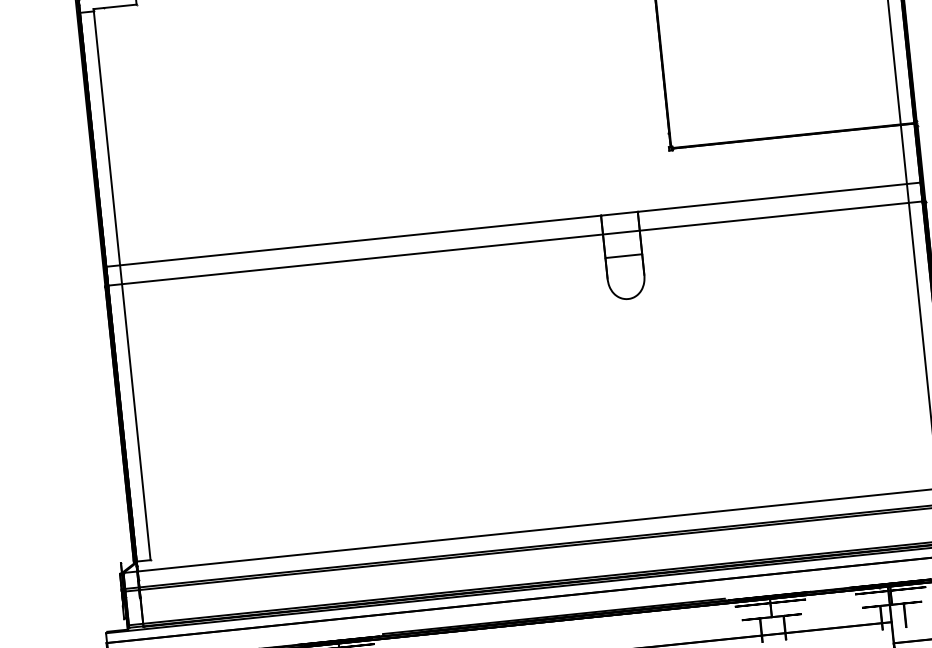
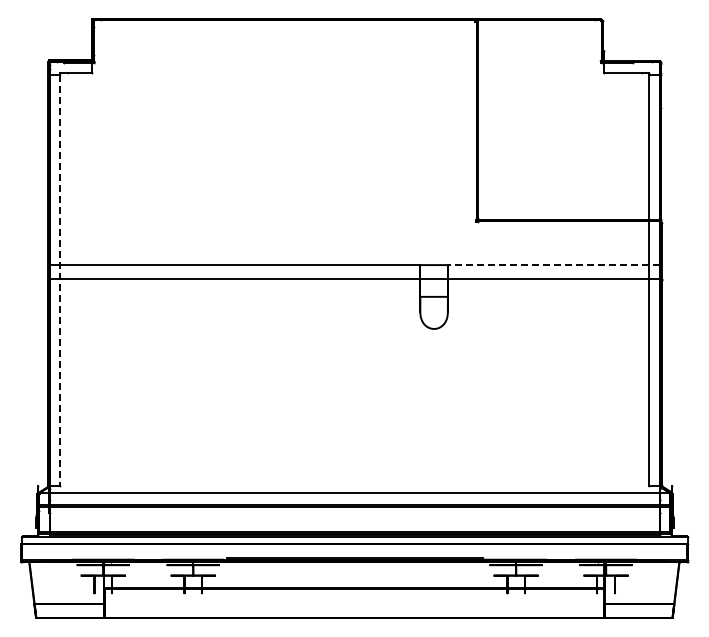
line: (778, 197) -> (553, 265), solid -> dashed
line: (122, 285) -> (60, 280), solid -> dashed

